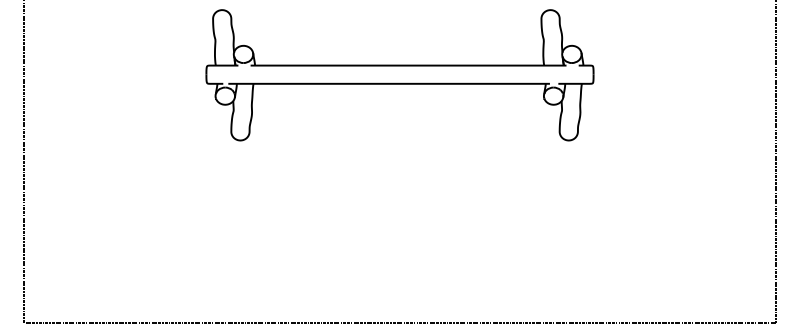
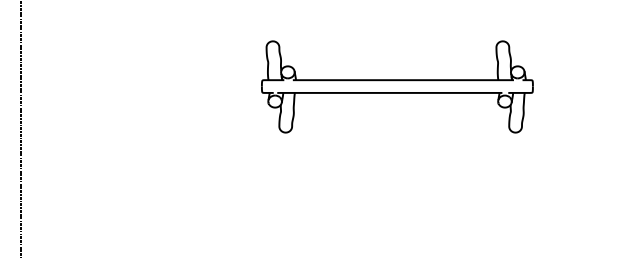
part: (399, 75) -> (396, 87), size x0.7

